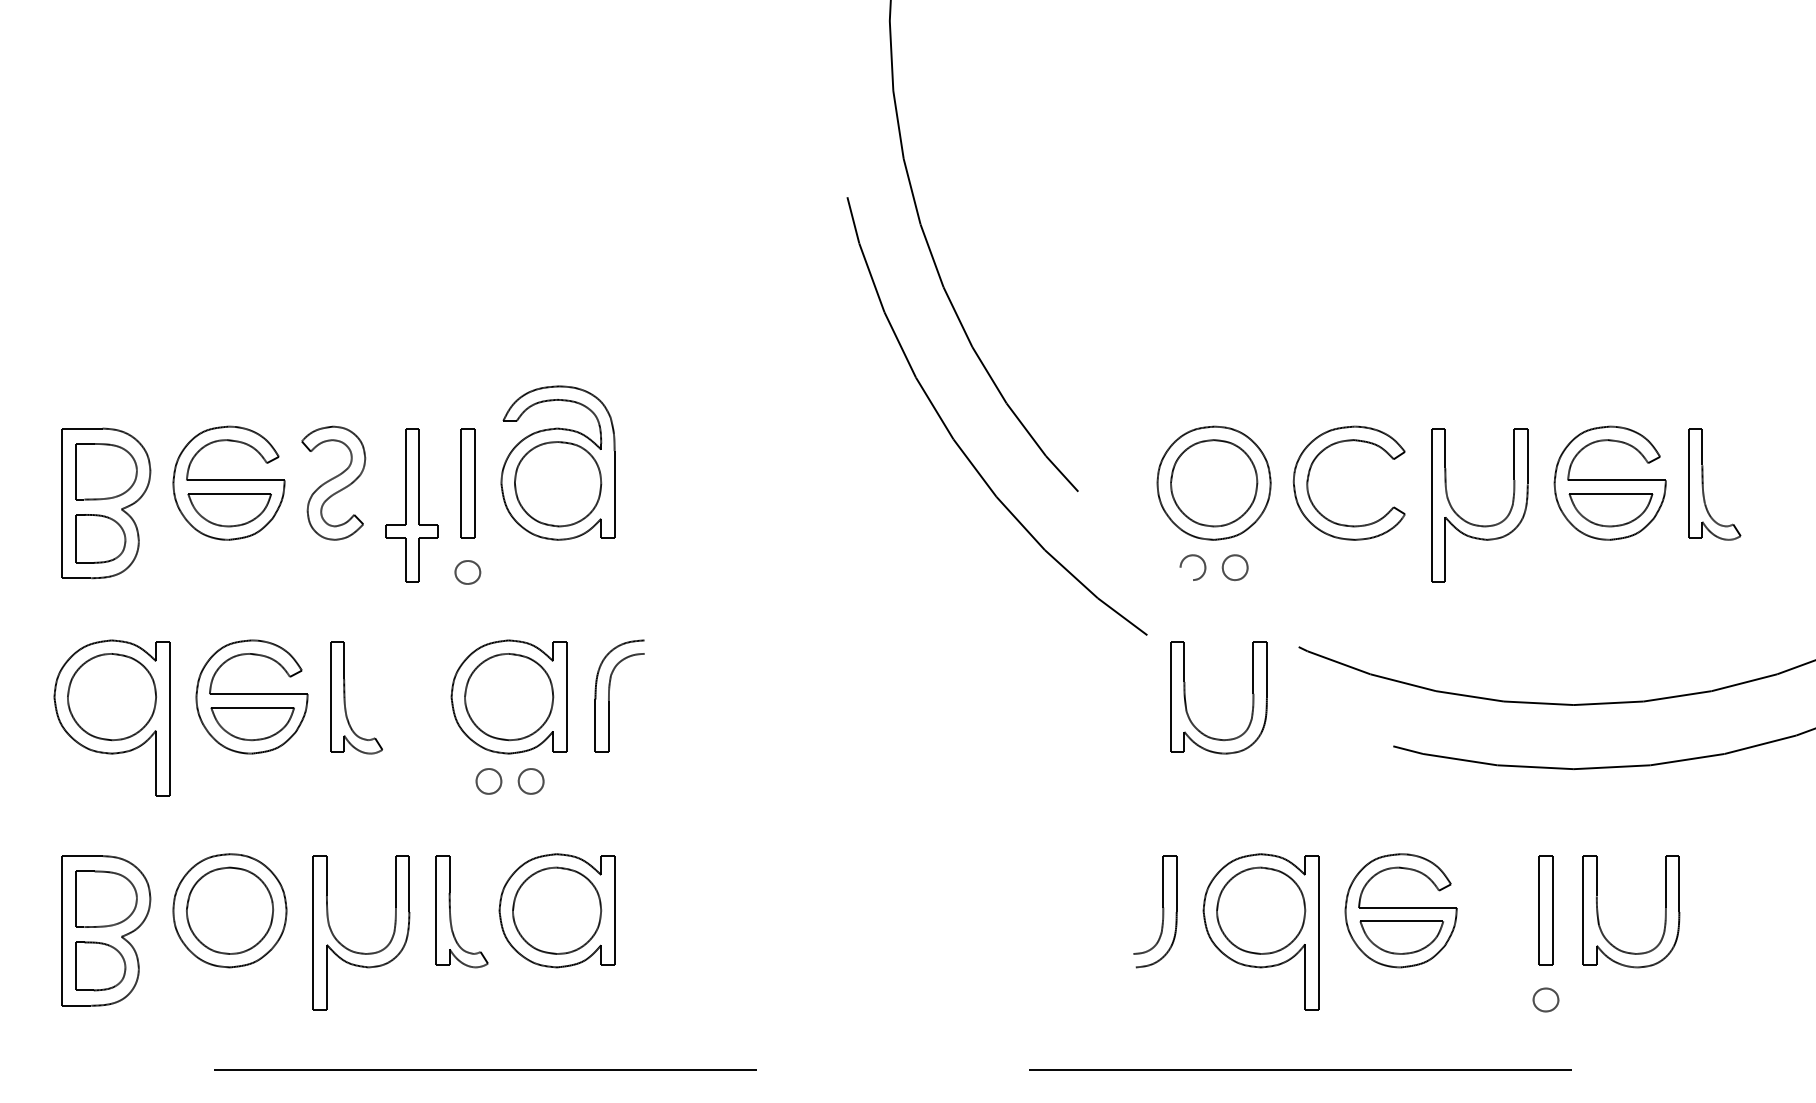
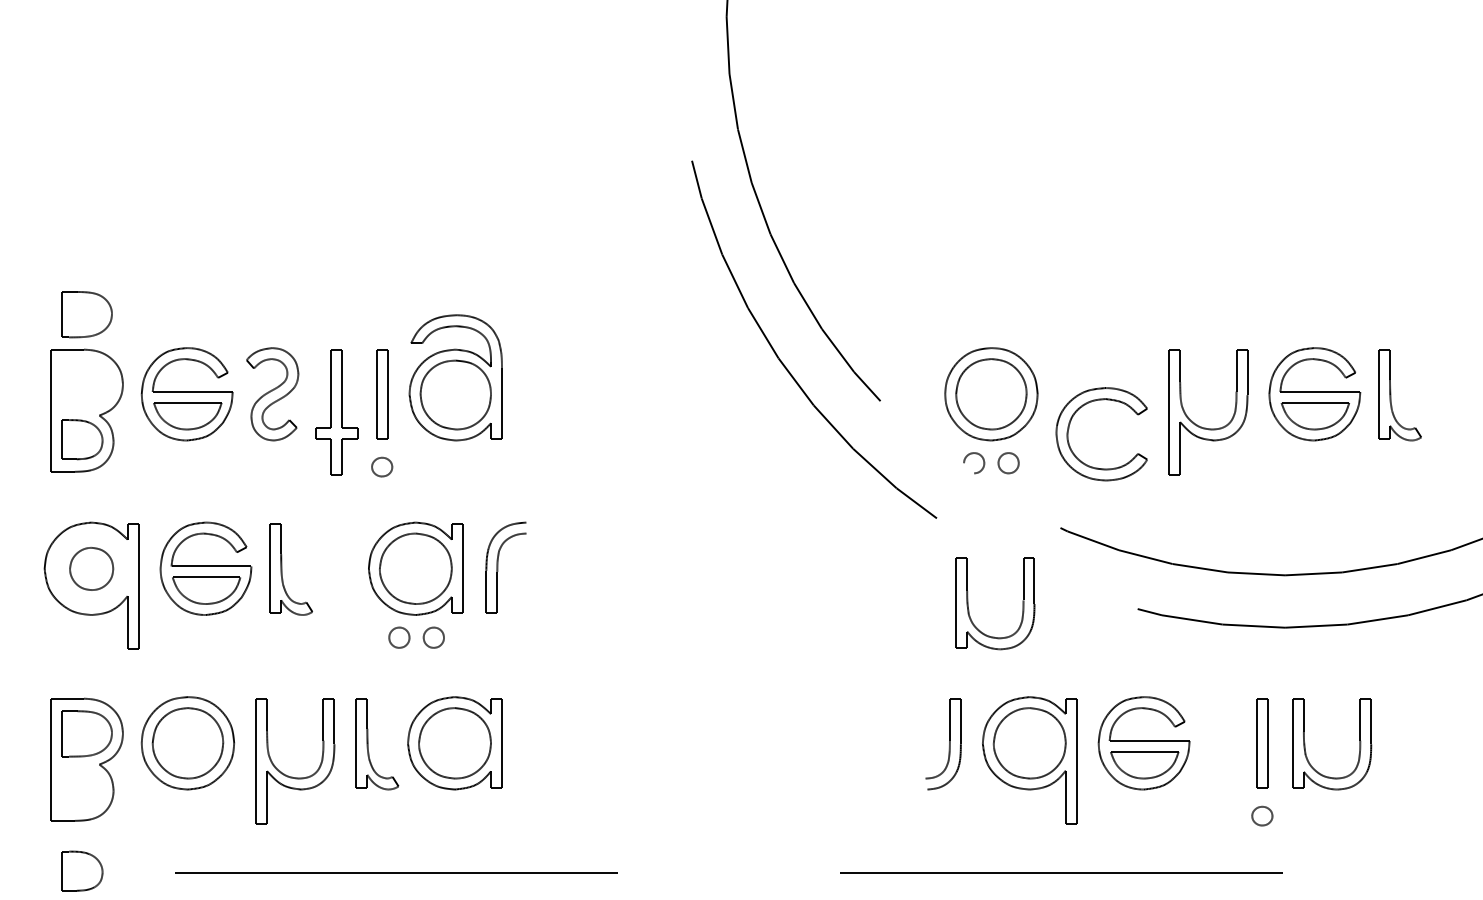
part: (106, 471) -> (87, 314), moved
part: (1309, 476) -> (1069, 428), moved
part: (111, 697) -> (91, 569), size x0.6
part: (1186, 701) -> (968, 606), moved
part: (100, 966) -> (82, 871), moved

